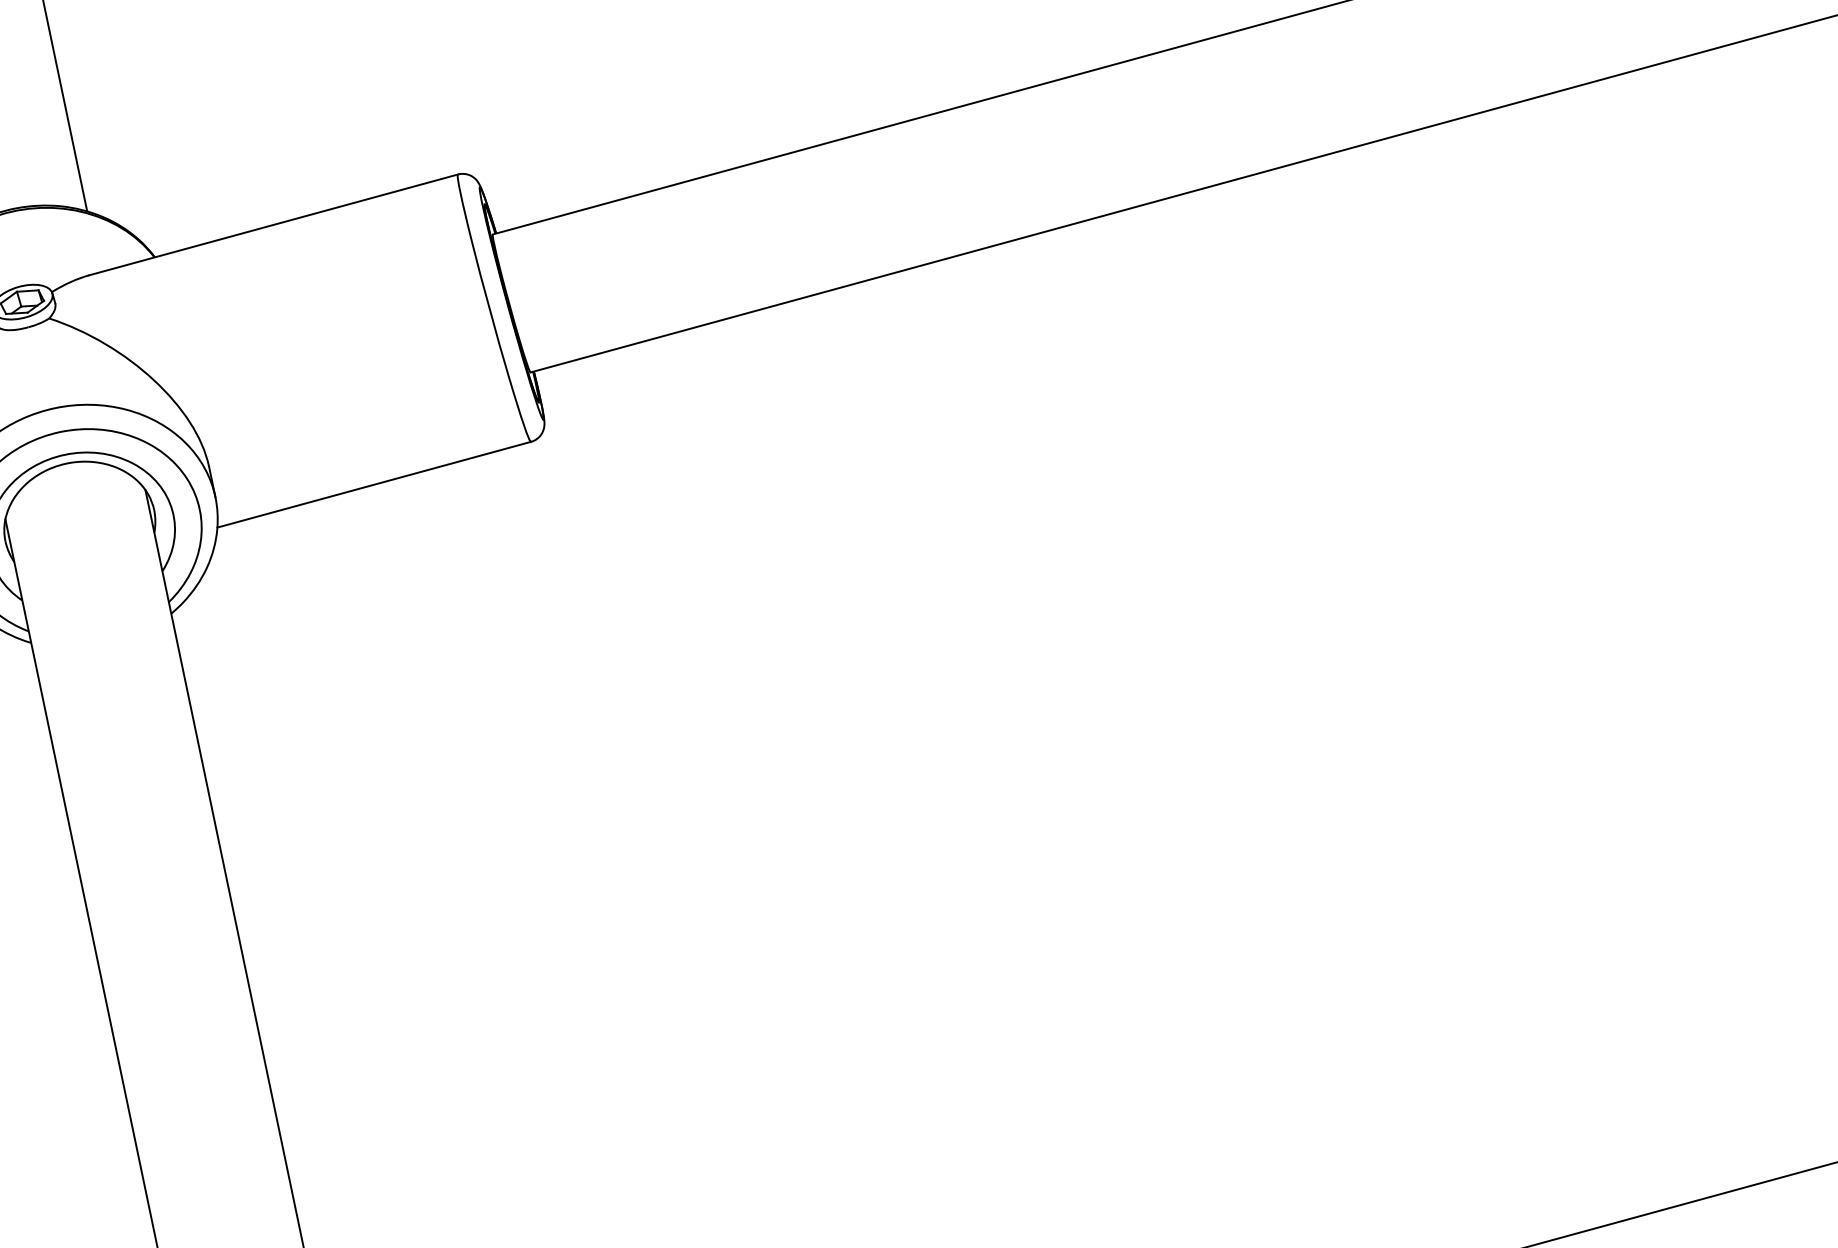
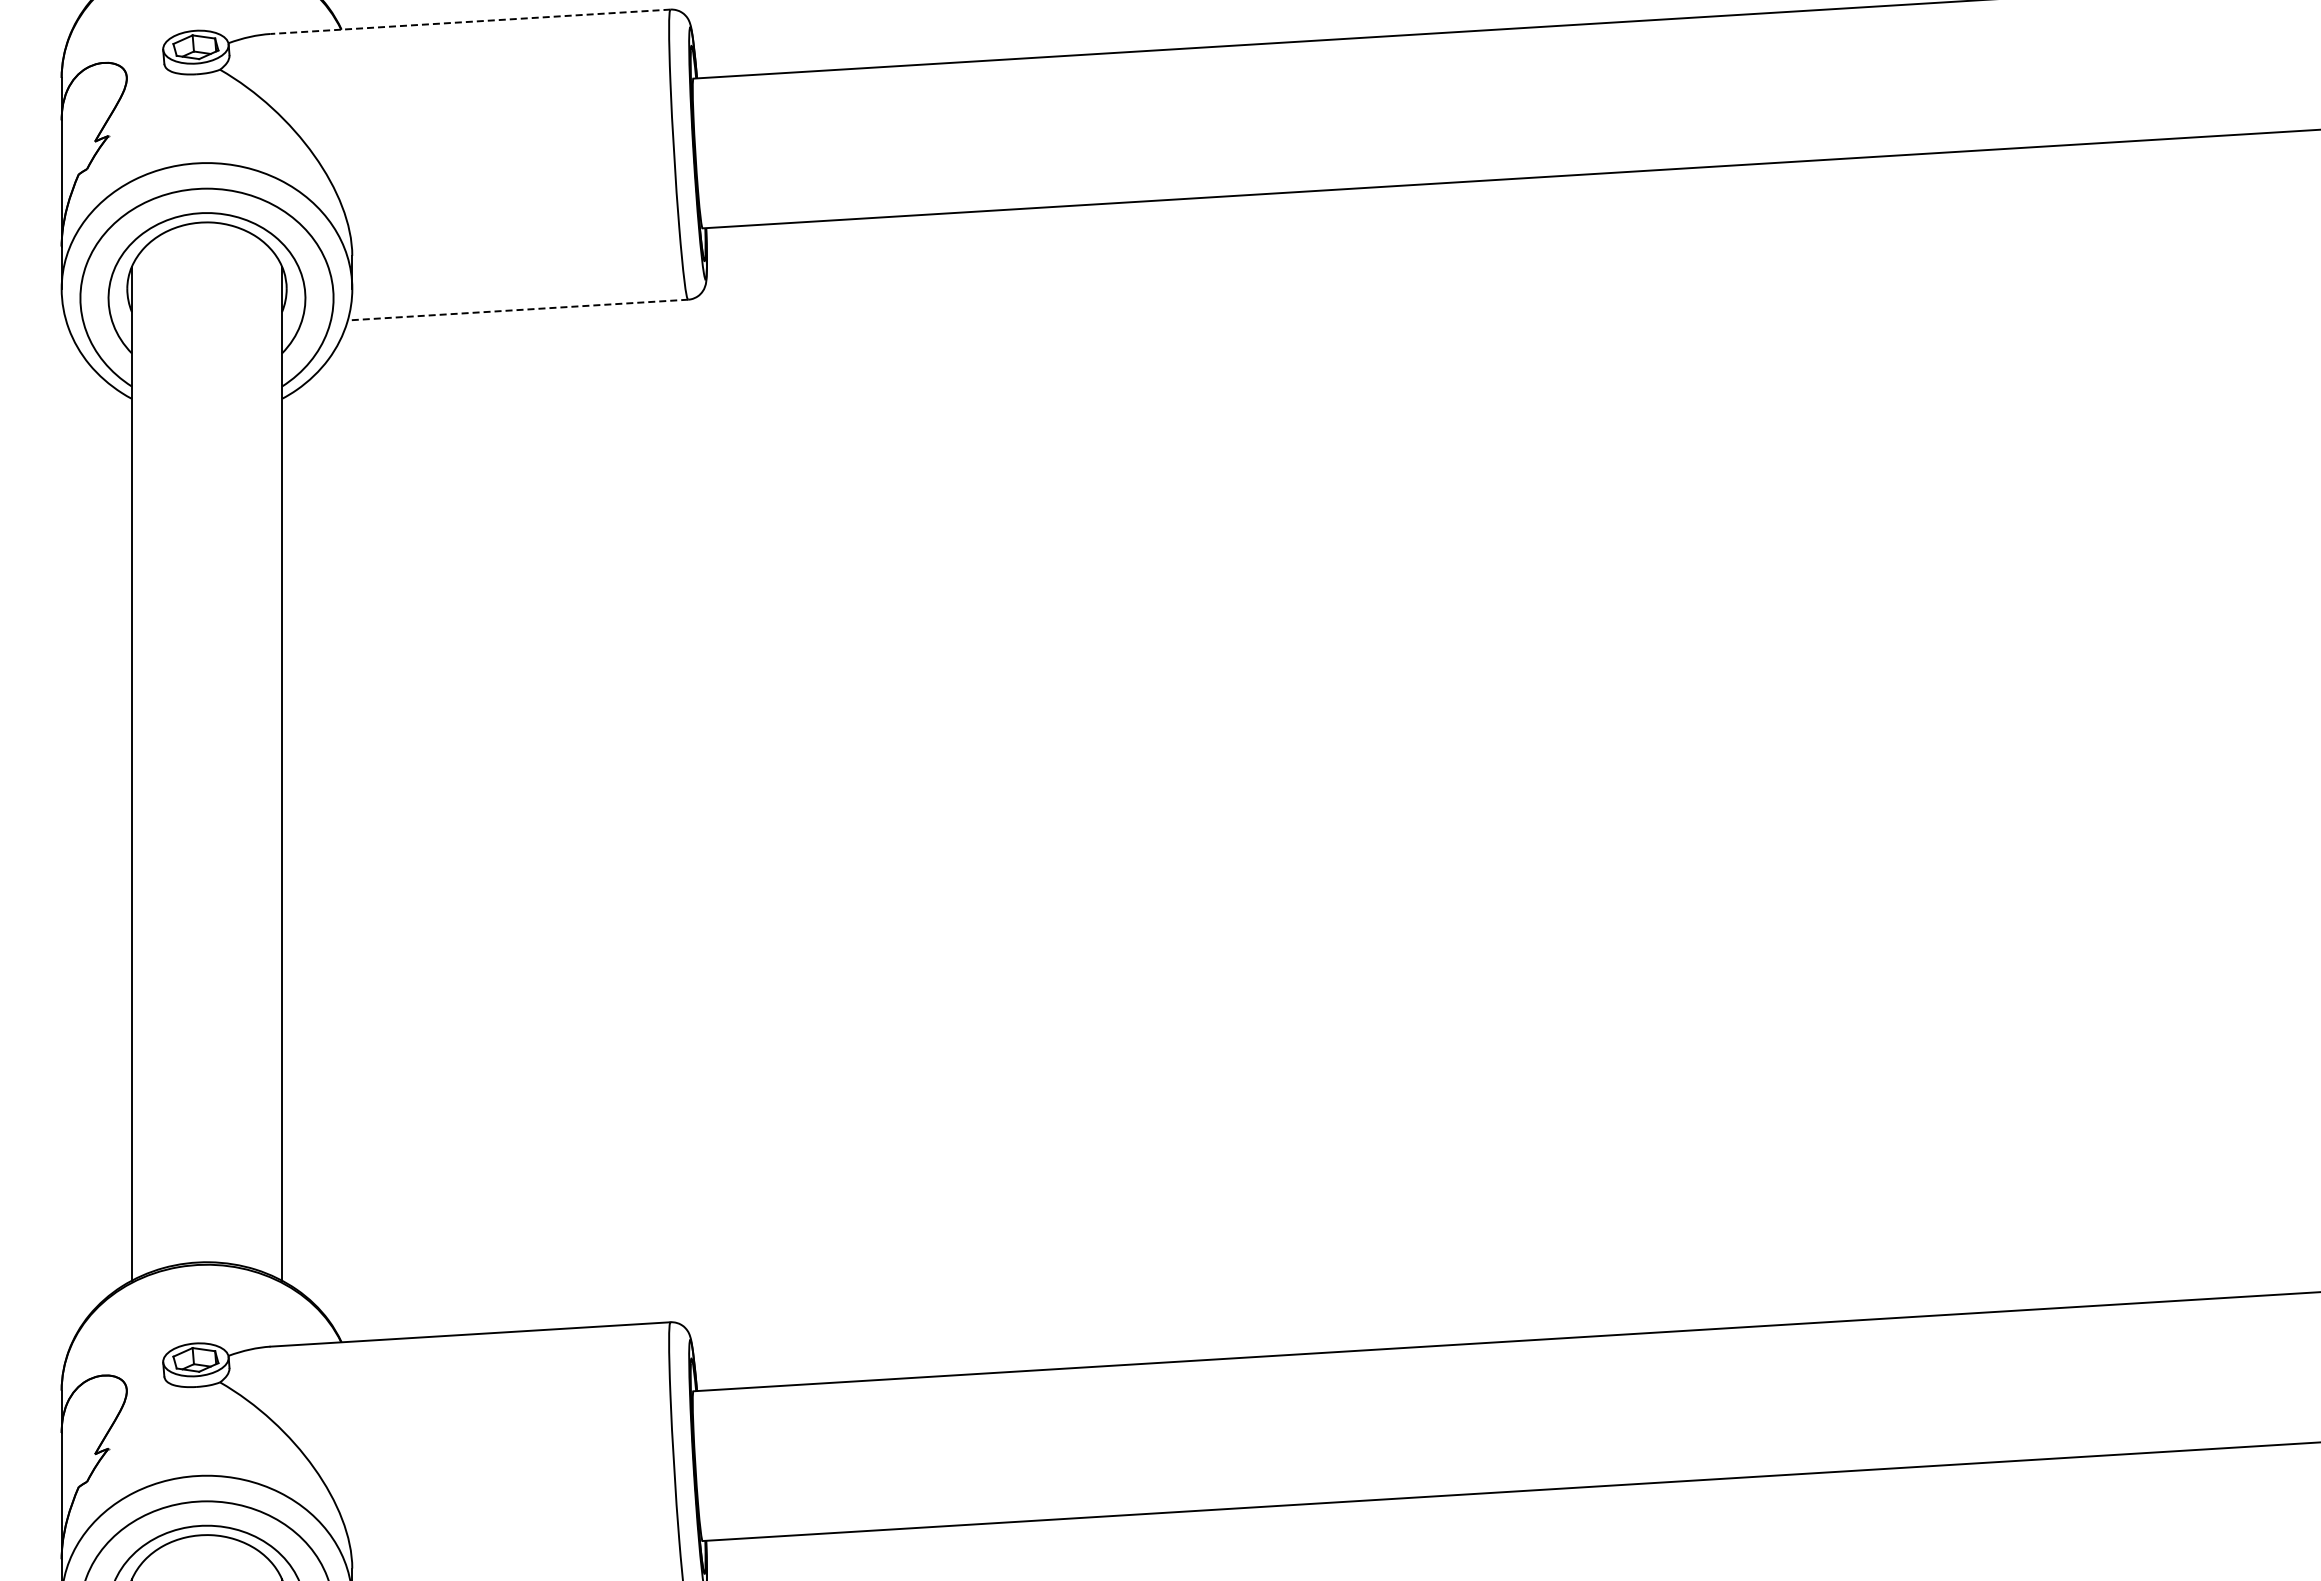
line: (272, 224) -> (469, 21), solid -> dashed
line: (373, 485) -> (517, 310), solid -> dashed

